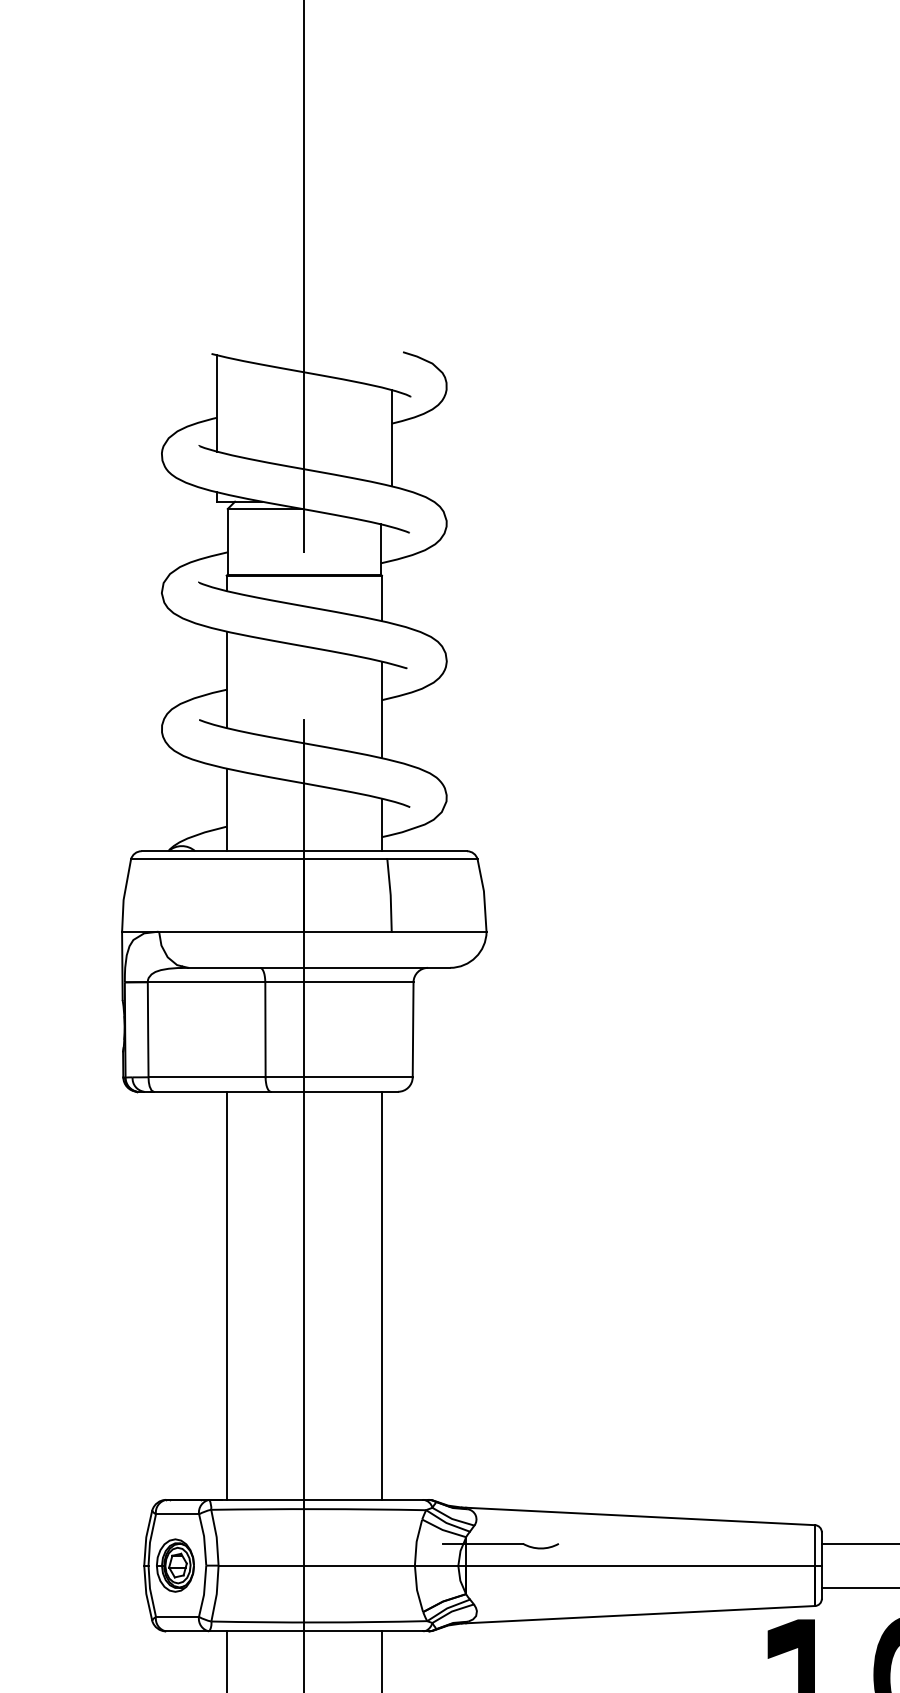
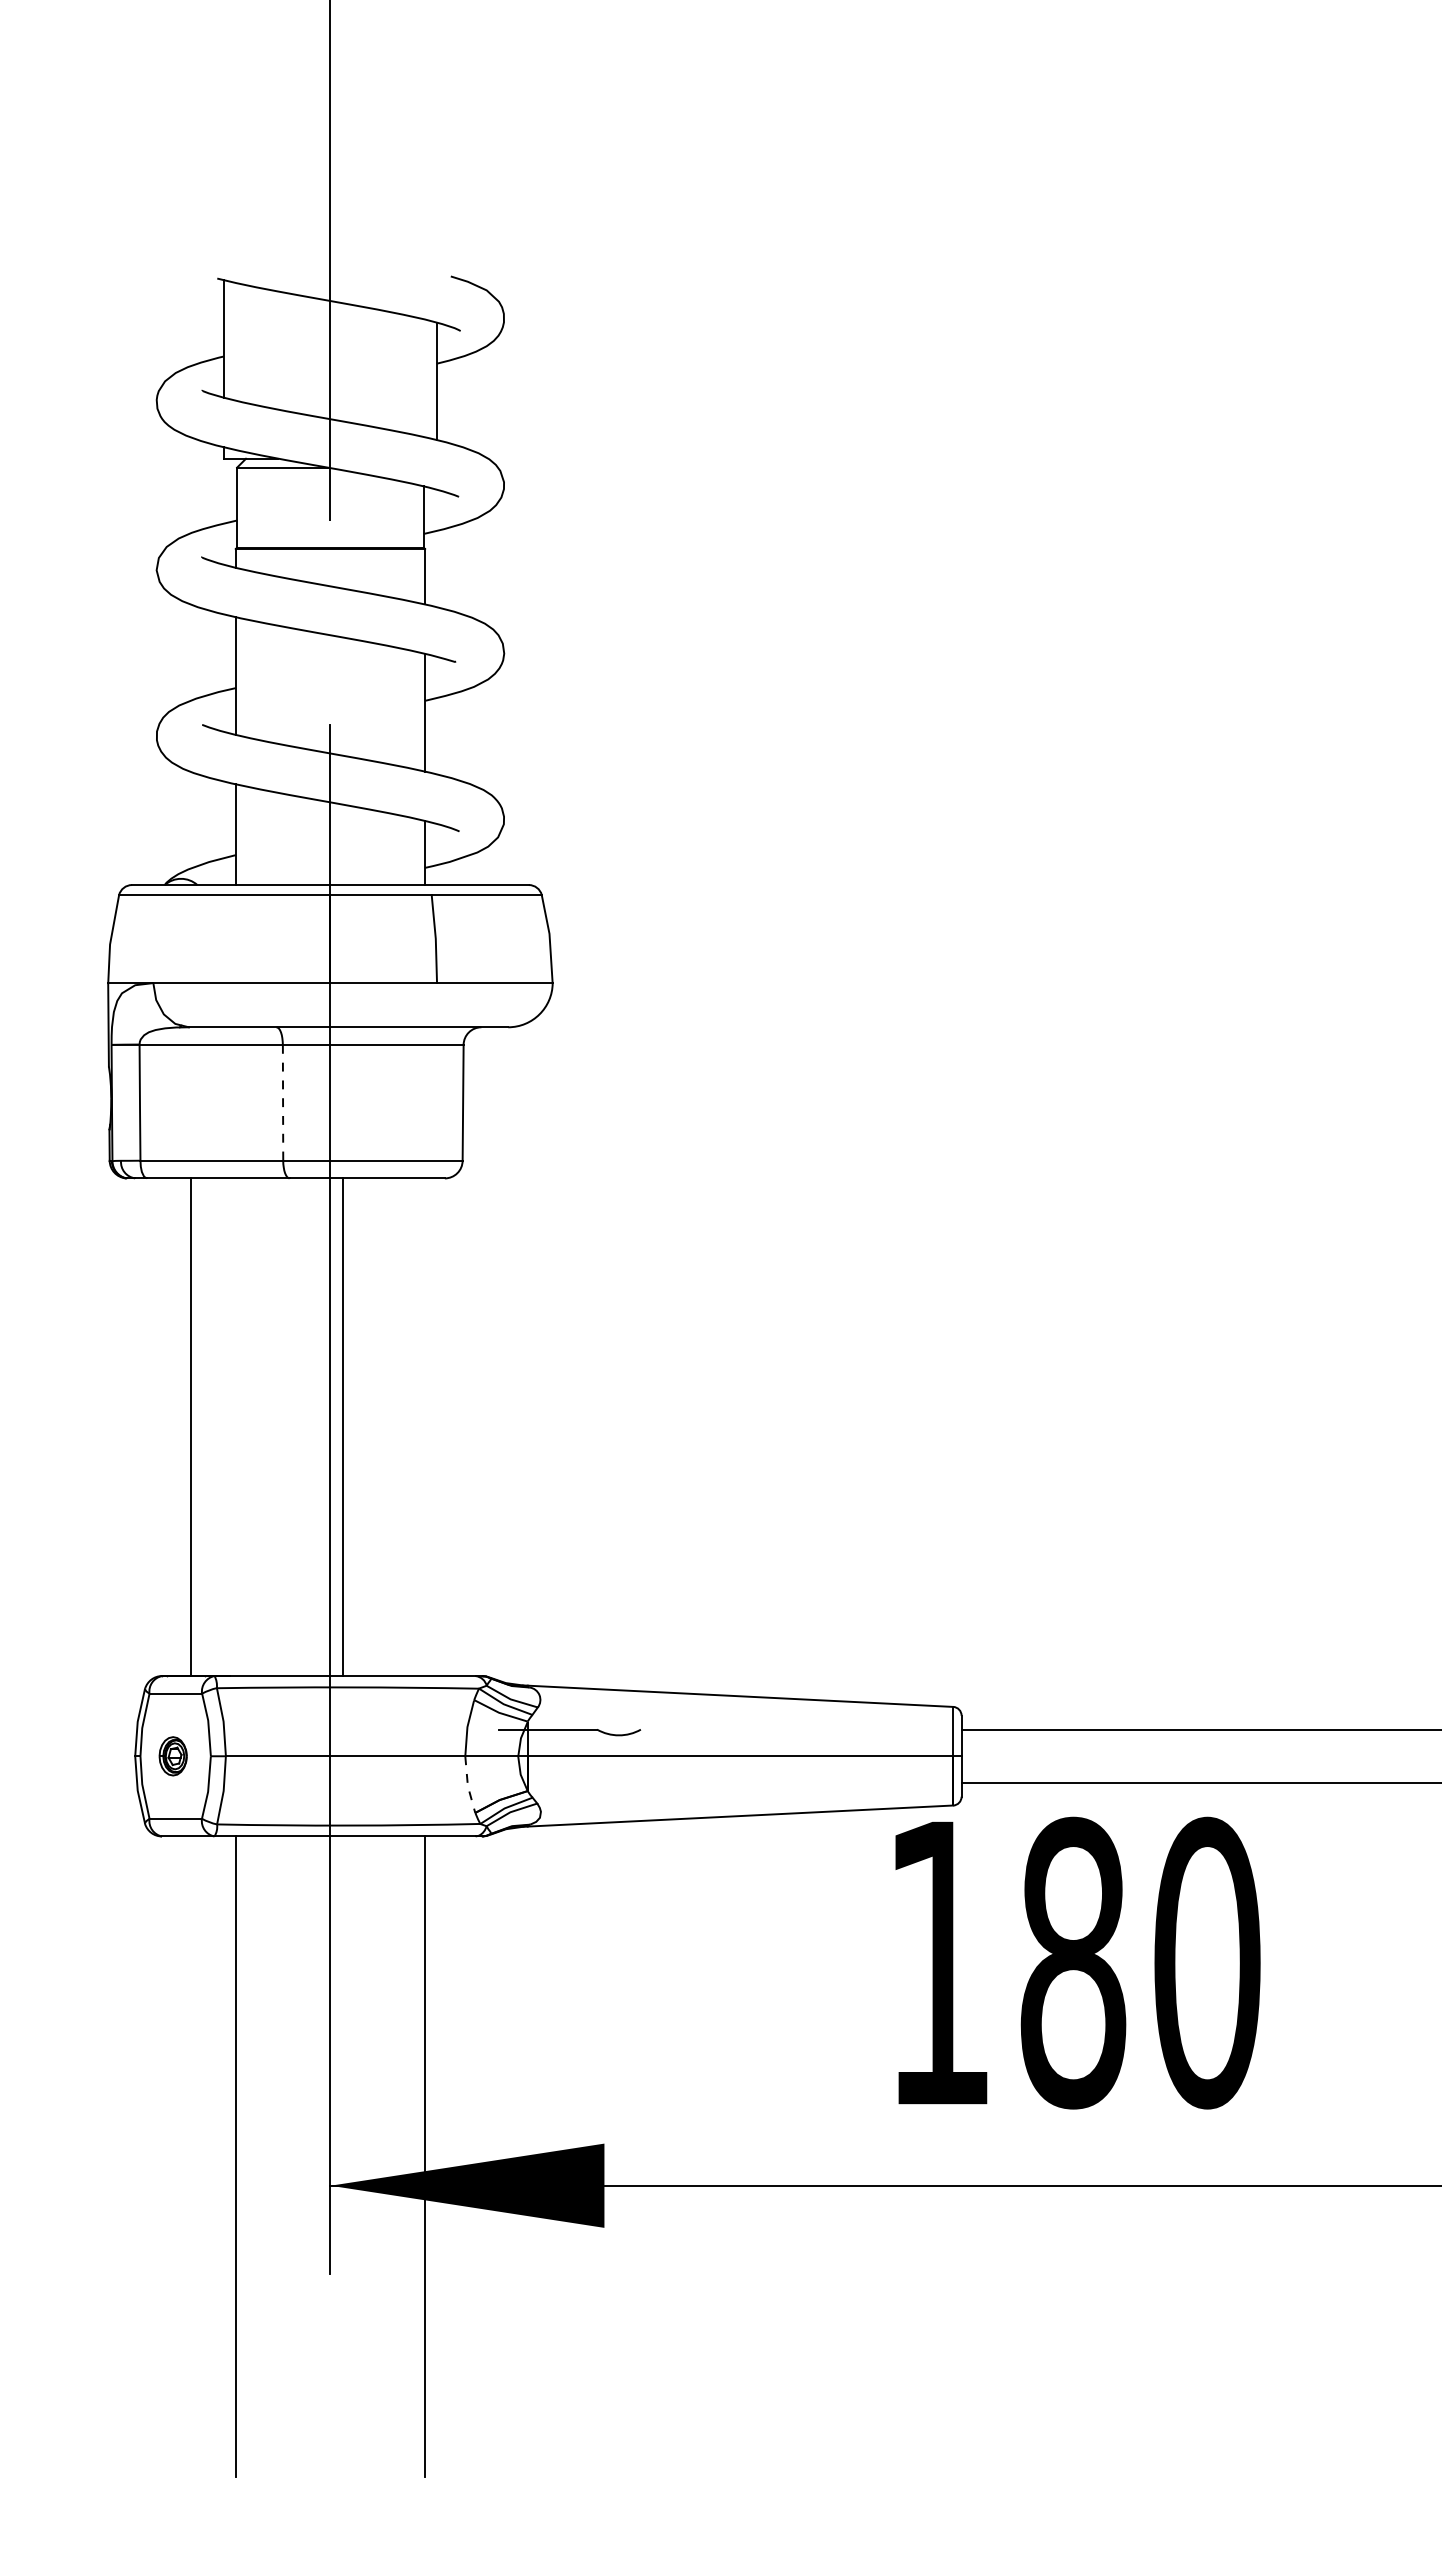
line: (265, 1029) -> (283, 1102), solid -> dashed
line: (226, 1296) -> (190, 1427), moved
line: (382, 1296) -> (343, 1427), moved
part: (174, 1565) -> (172, 1756), size x0.6
line: (416, 1590) -> (467, 1786), solid -> dashed

